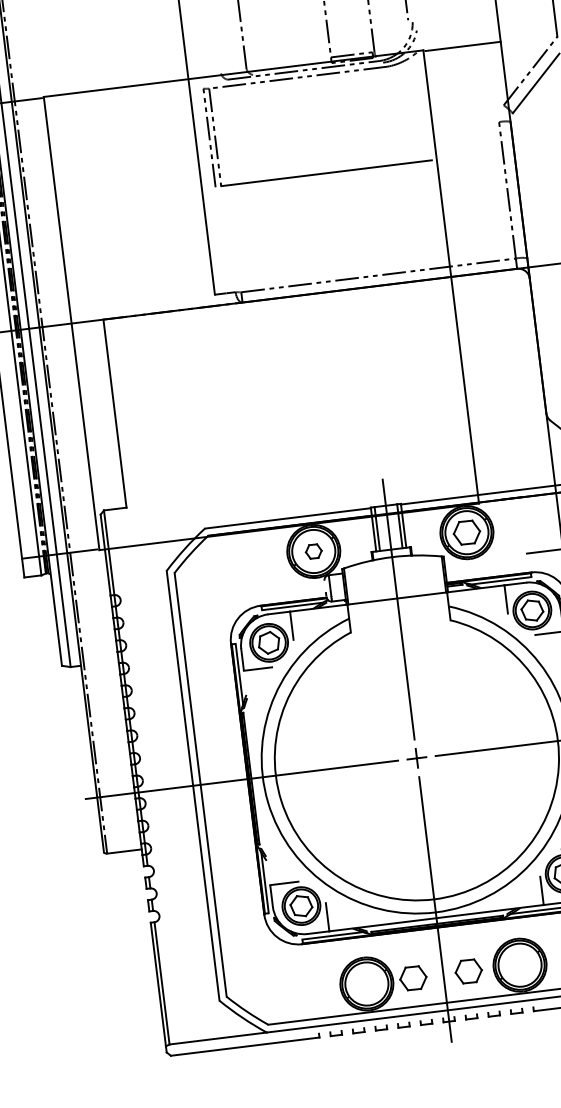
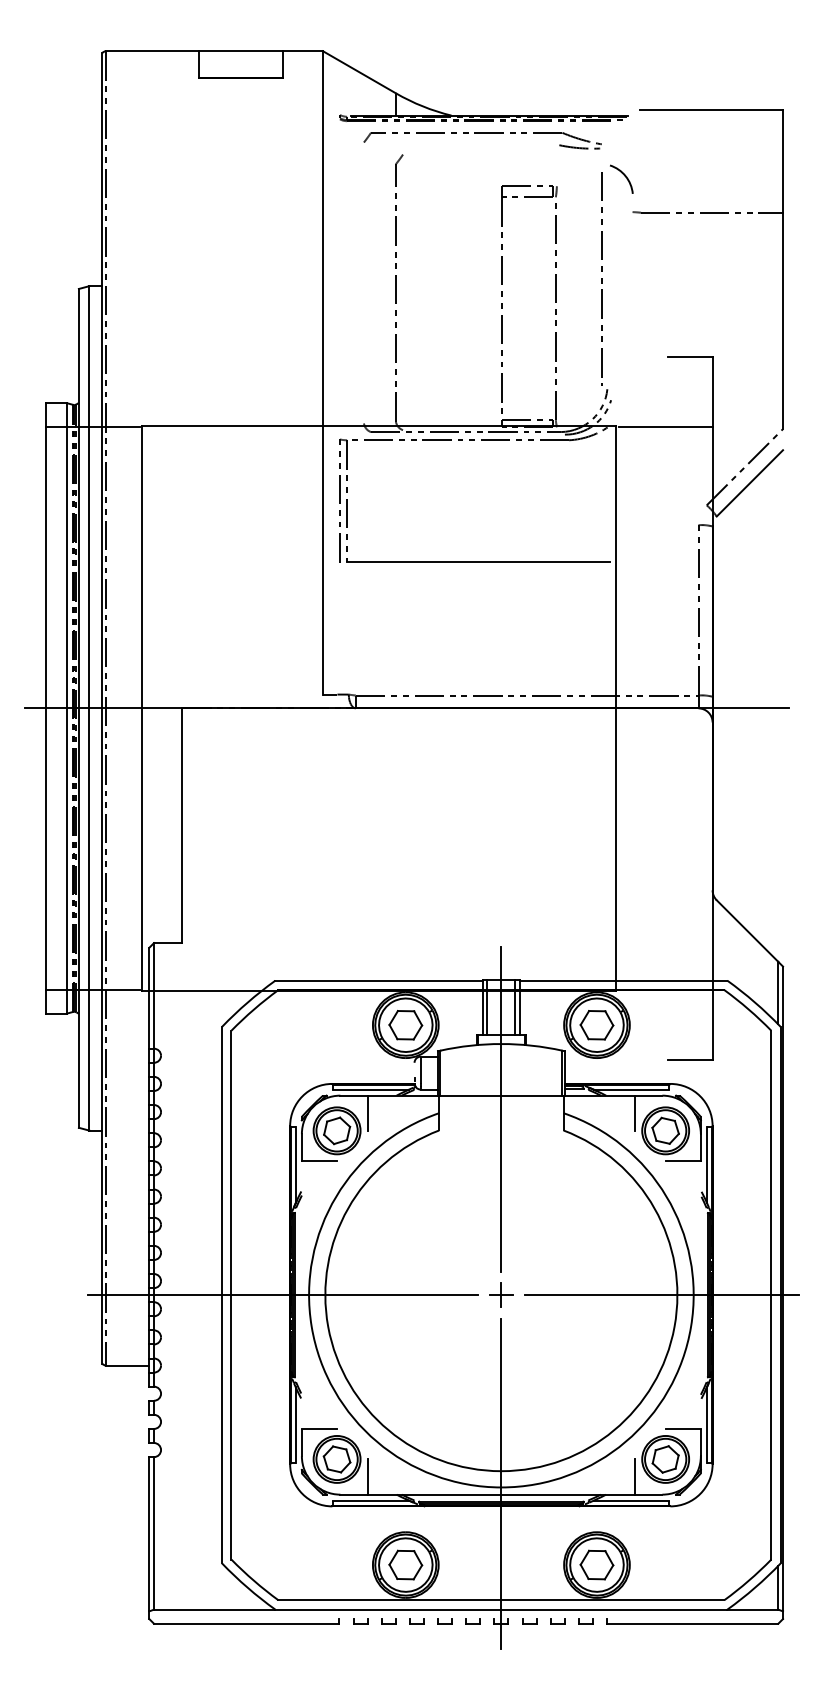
part: (313, 551) -> (405, 1025), size x1.67
part: (468, 971) -> (596, 1564), moved
part: (413, 977) -> (405, 1564), moved

